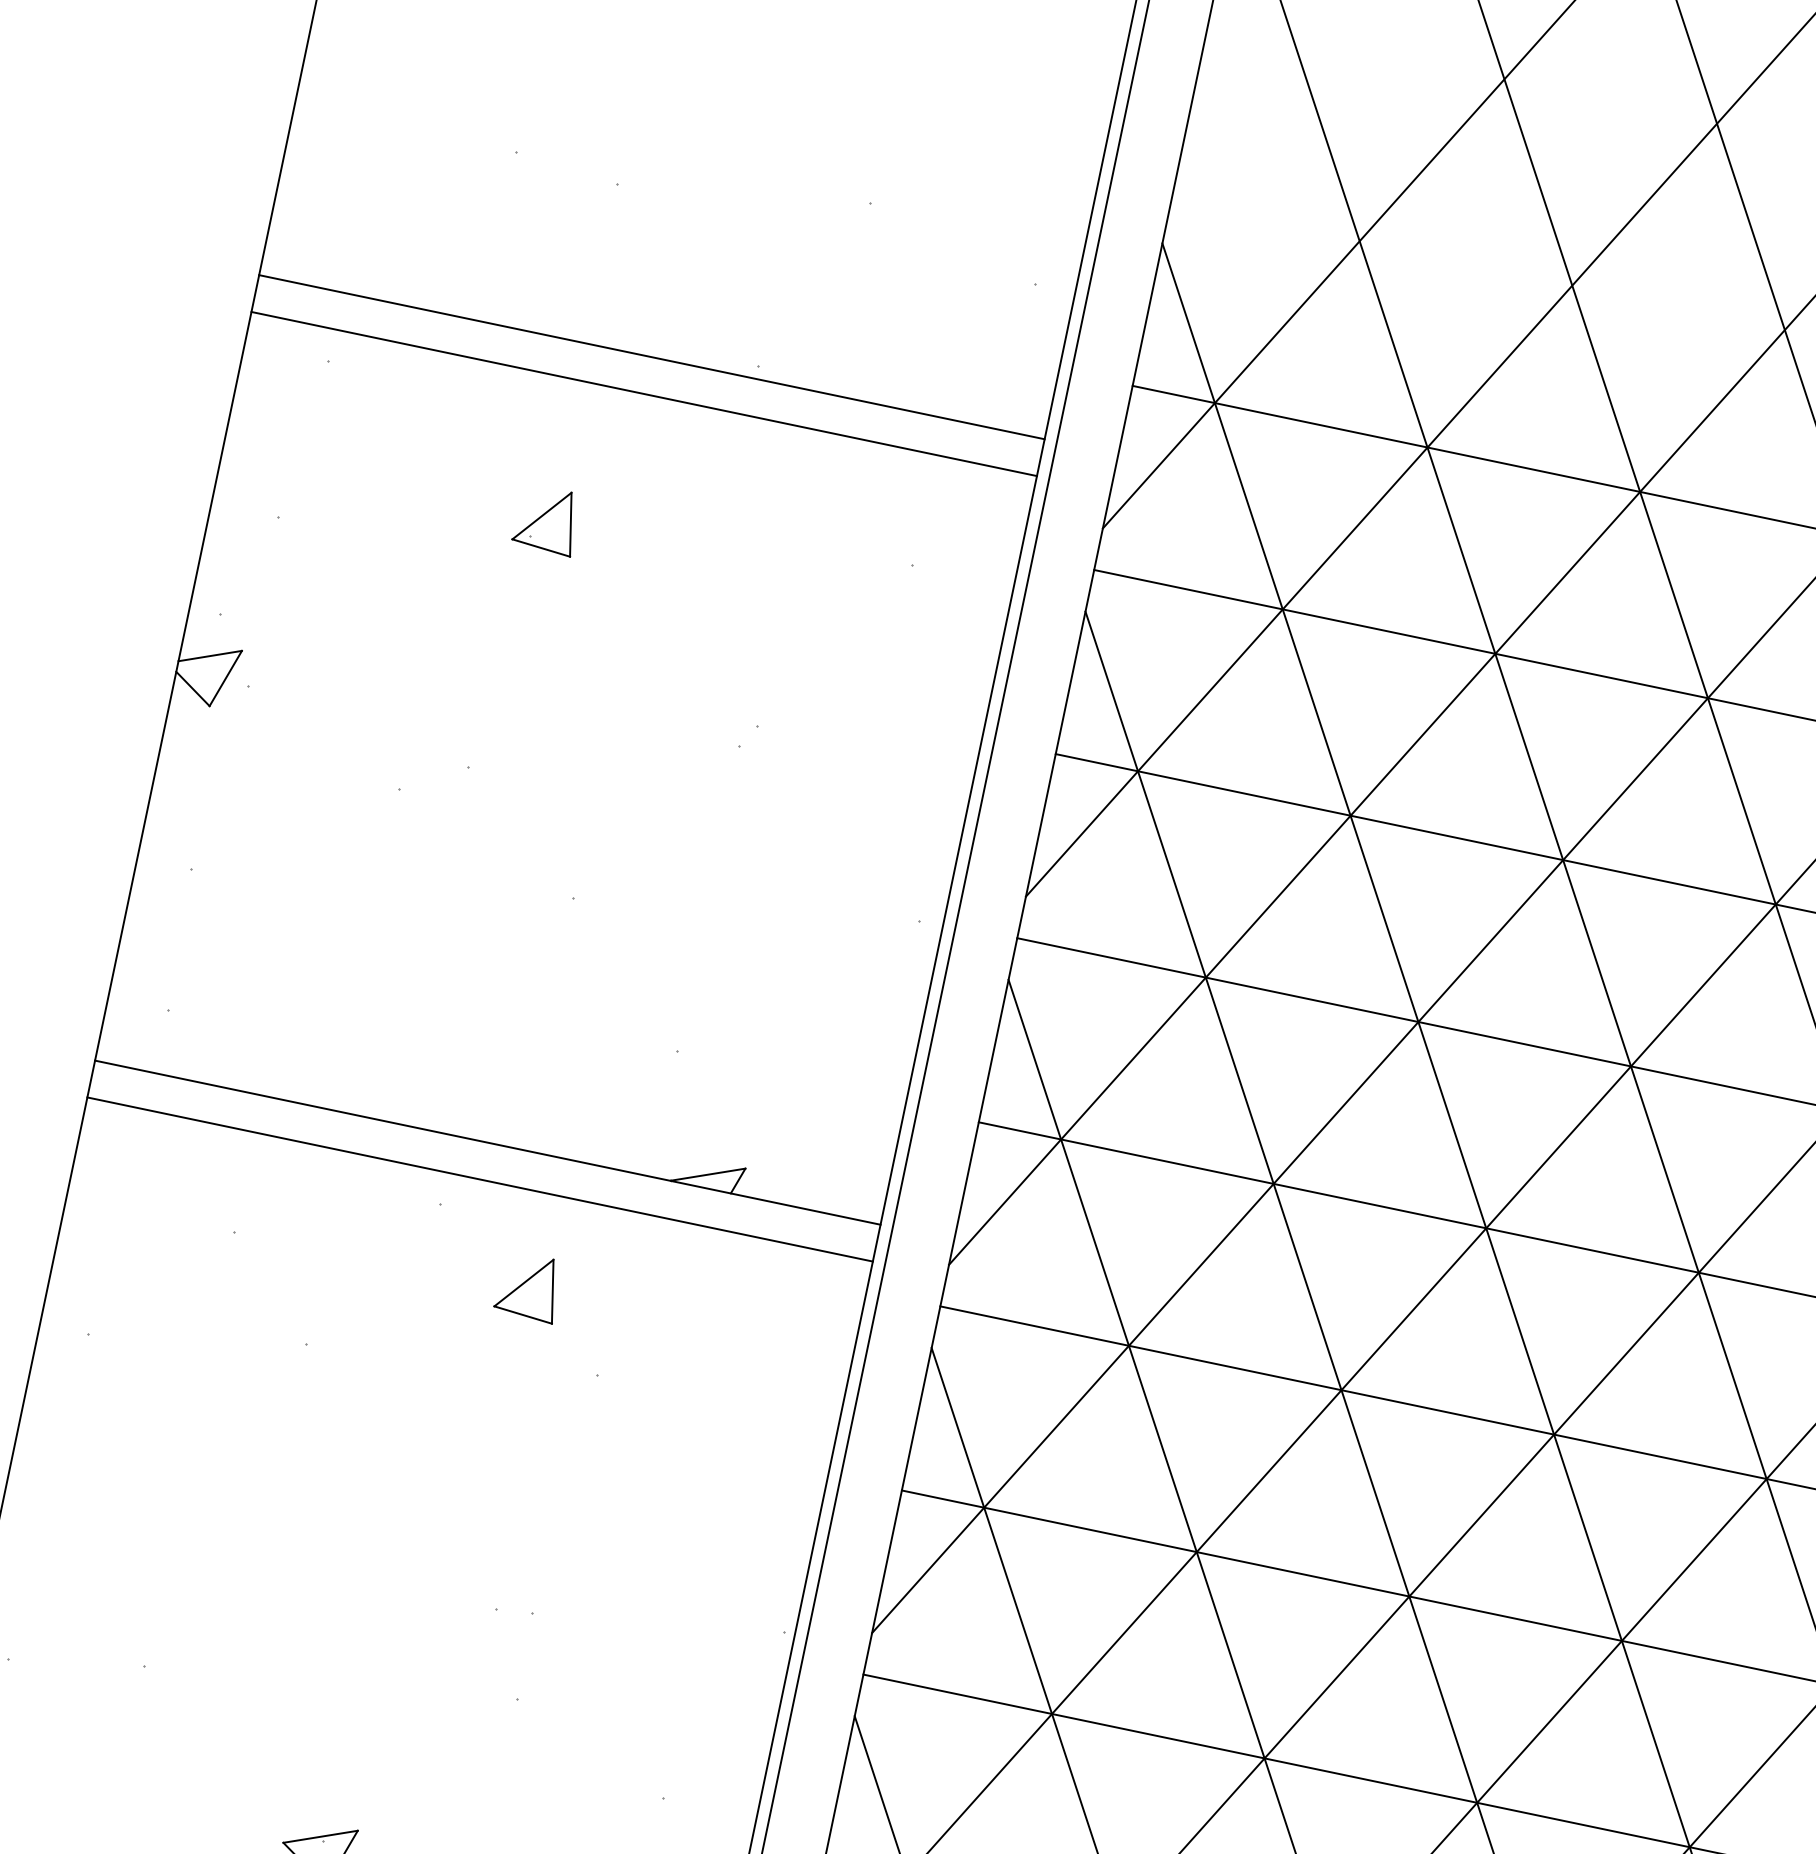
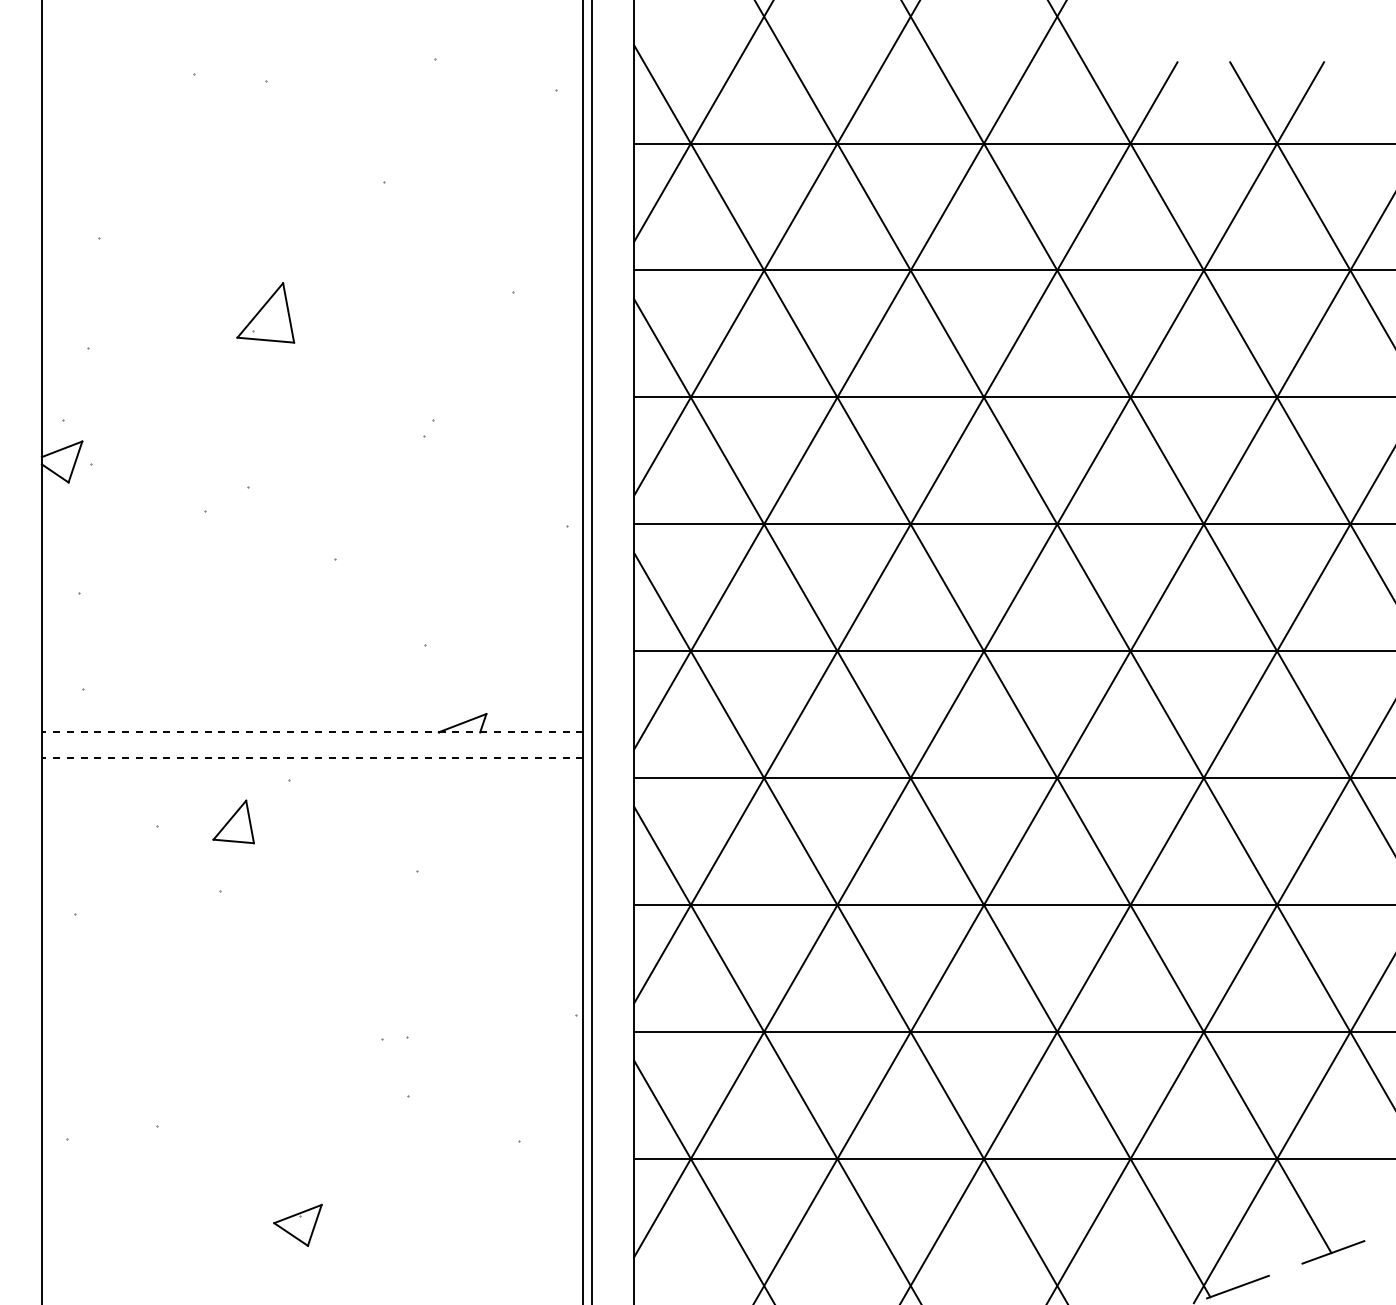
line: (651, 356) -> (312, 190), removed
line: (643, 394) -> (312, 216), removed
part: (546, 519) -> (265, 312), size x1.4
line: (487, 1142) -> (312, 732), solid -> dashed
line: (480, 1178) -> (312, 757), solid -> dashed
part: (528, 1286) -> (233, 821), moved

